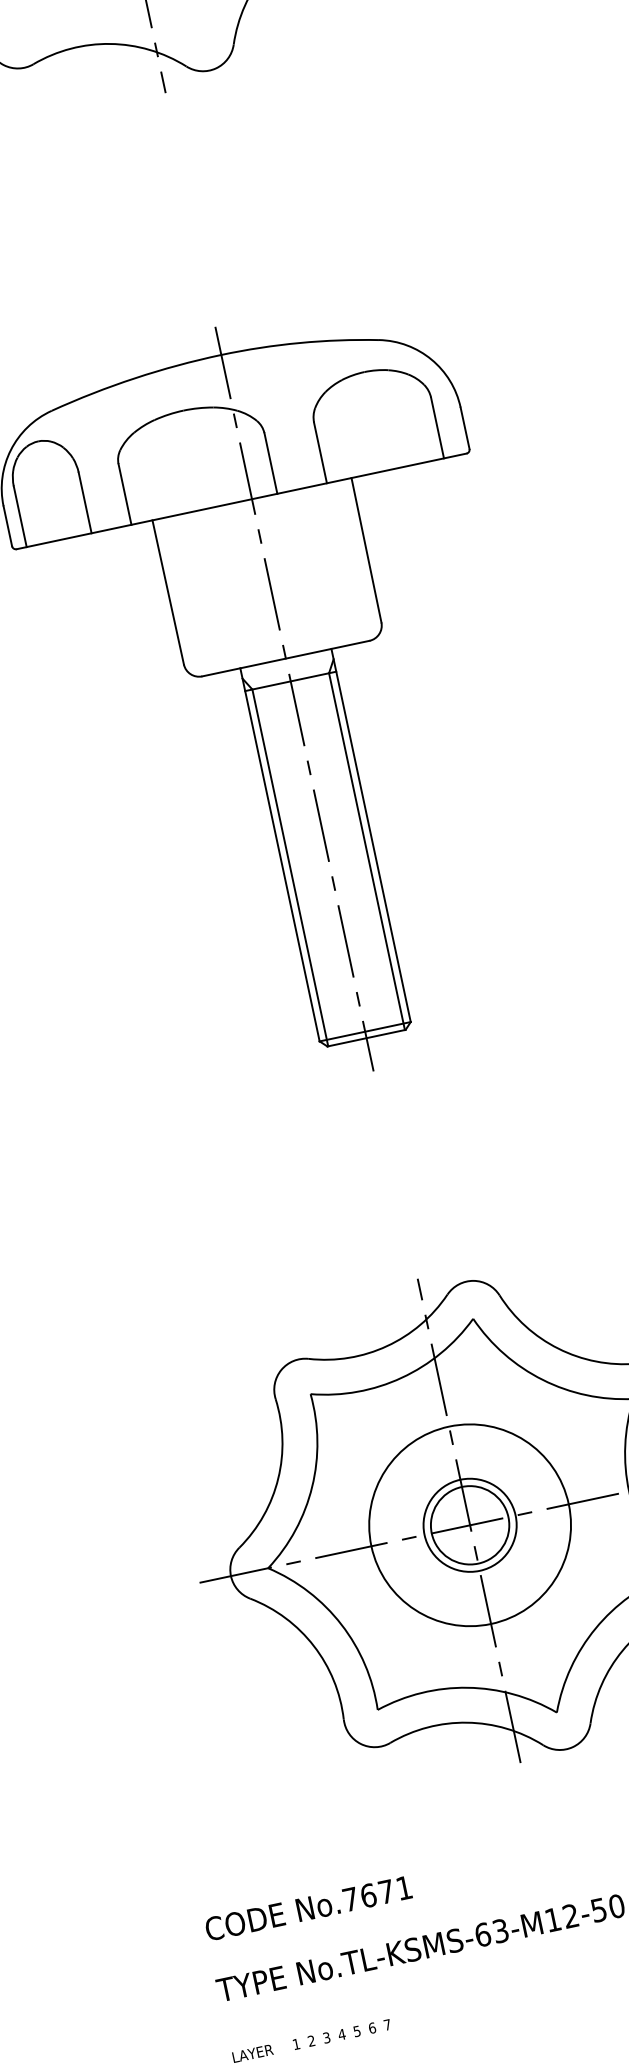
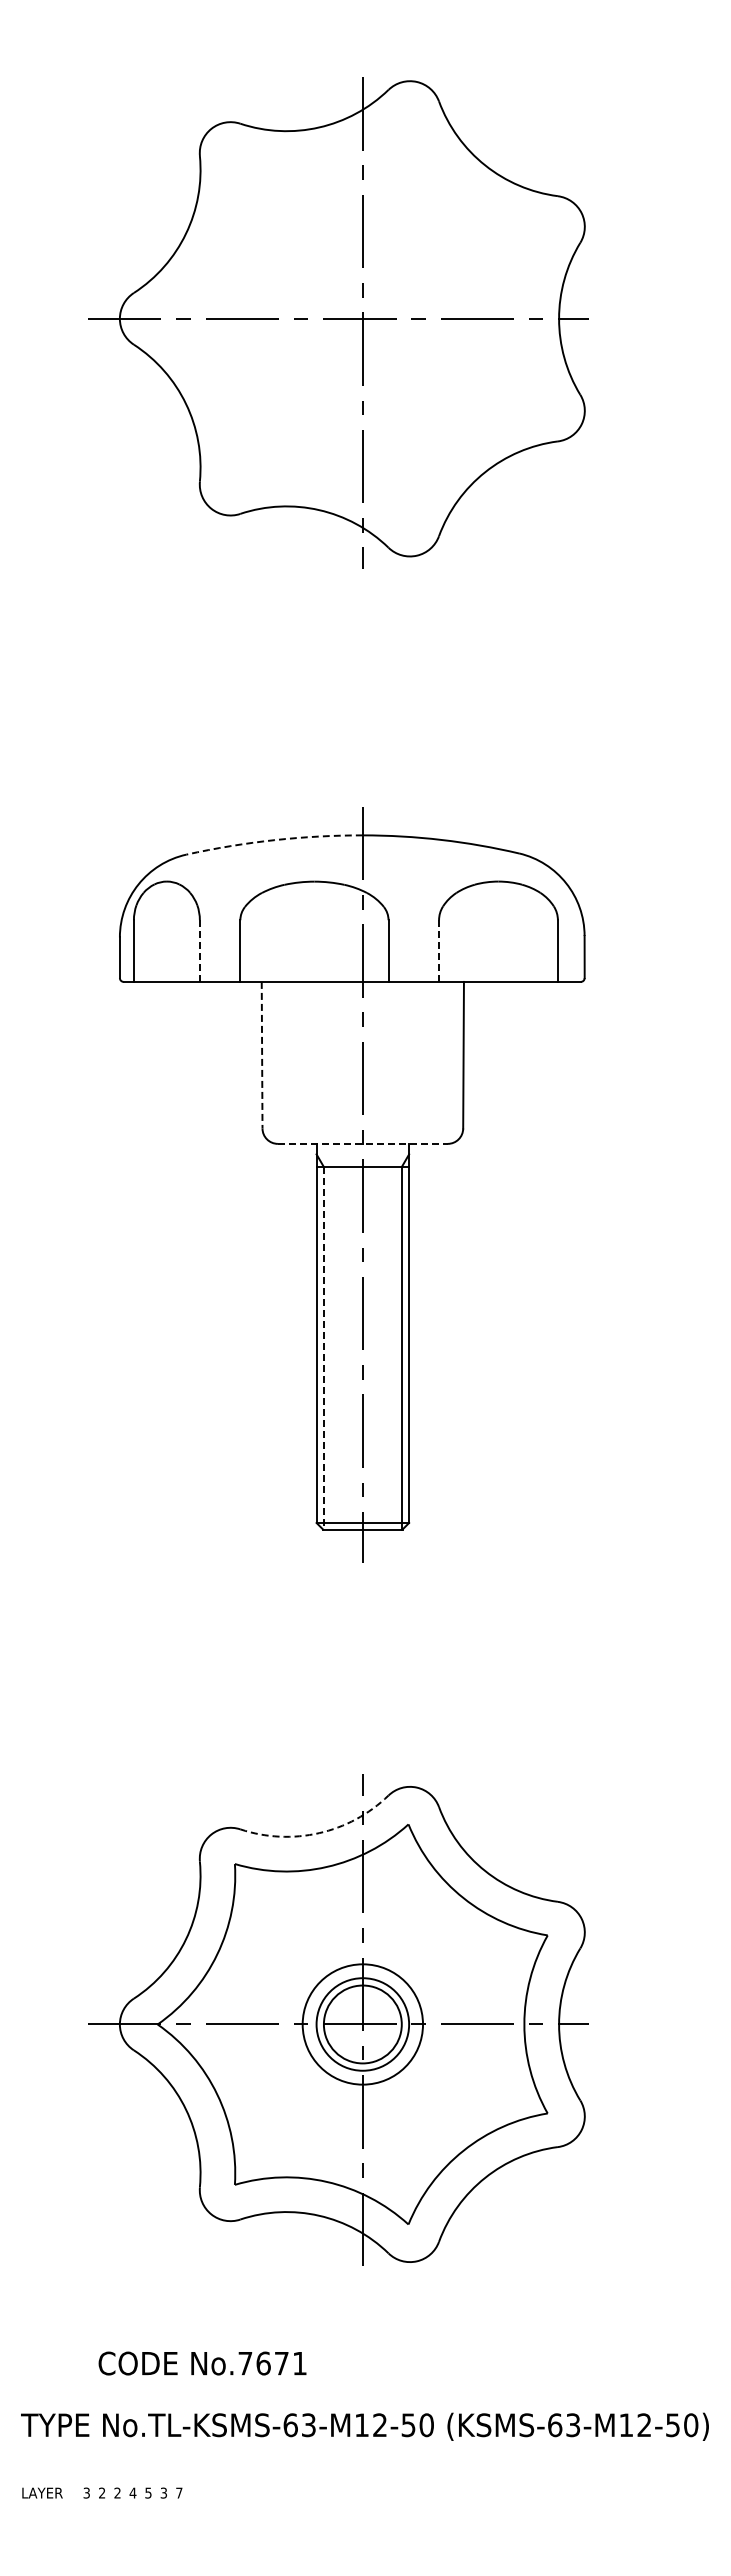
arc: (135, 378) -> (274, 840), solid -> dashed
line: (320, 453) -> (438, 951), solid -> dashed
line: (84, 503) -> (199, 951), solid -> dashed
line: (168, 592) -> (262, 1055), solid -> dashed
line: (285, 658) -> (362, 1143), solid -> dashed
line: (289, 868) -> (323, 1348), solid -> dashed
arc: (387, 1346) -> (319, 1833), solid -> dashed
circle: (469, 1525) -> (362, 2024), size x0.6
text: (308, 1908) -> (202, 2363), moved
text: (371, 2027) -> (163, 2492), 6 -> 3
text: (326, 2038) -> (117, 2493), 3 -> 2
text: (296, 2043) -> (86, 2492), 1 -> 3

